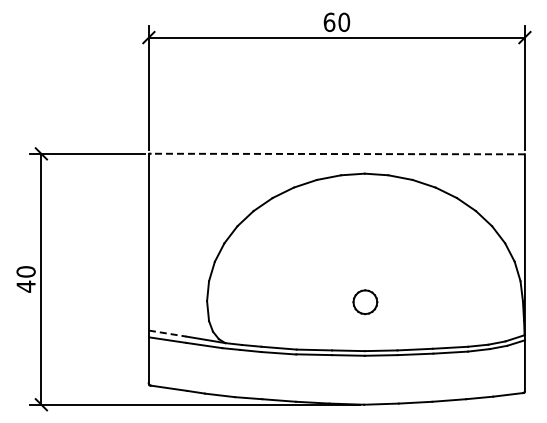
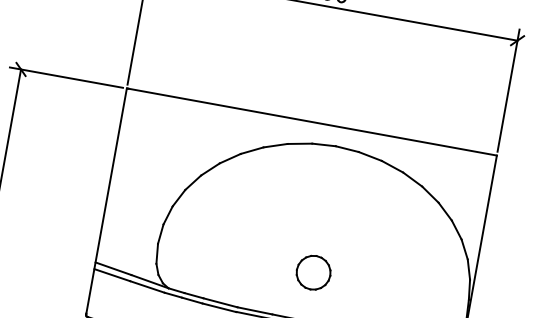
line: (337, 154) -> (312, 122), dashed -> solid
part: (365, 302) -> (313, 273), size x1.43
line: (167, 333) -> (113, 268), dashed -> solid

